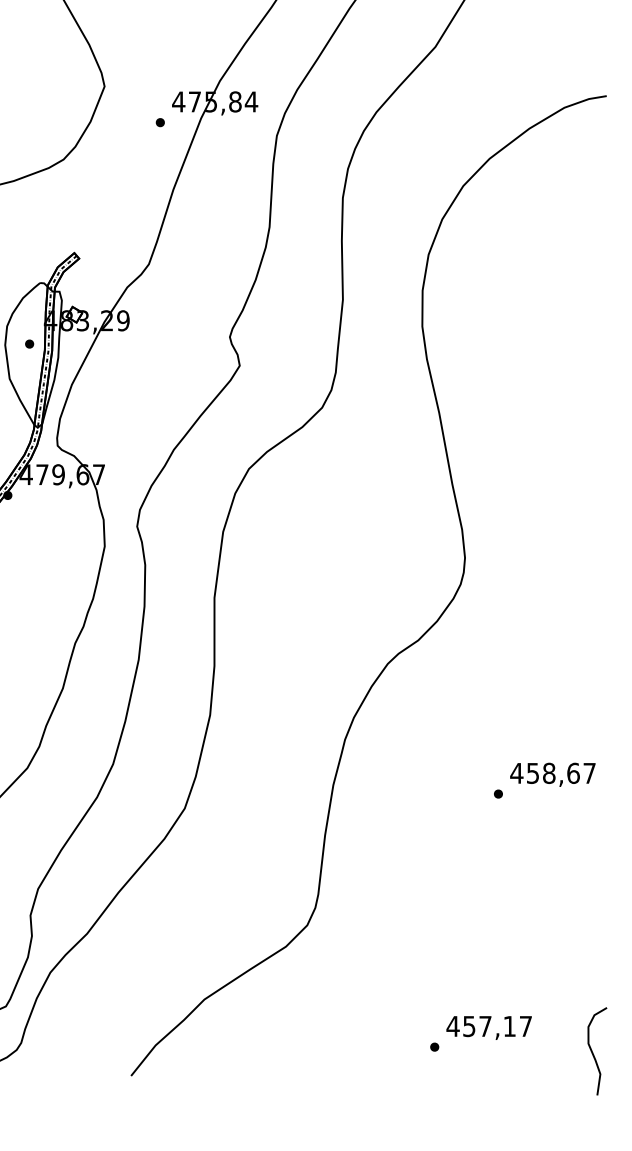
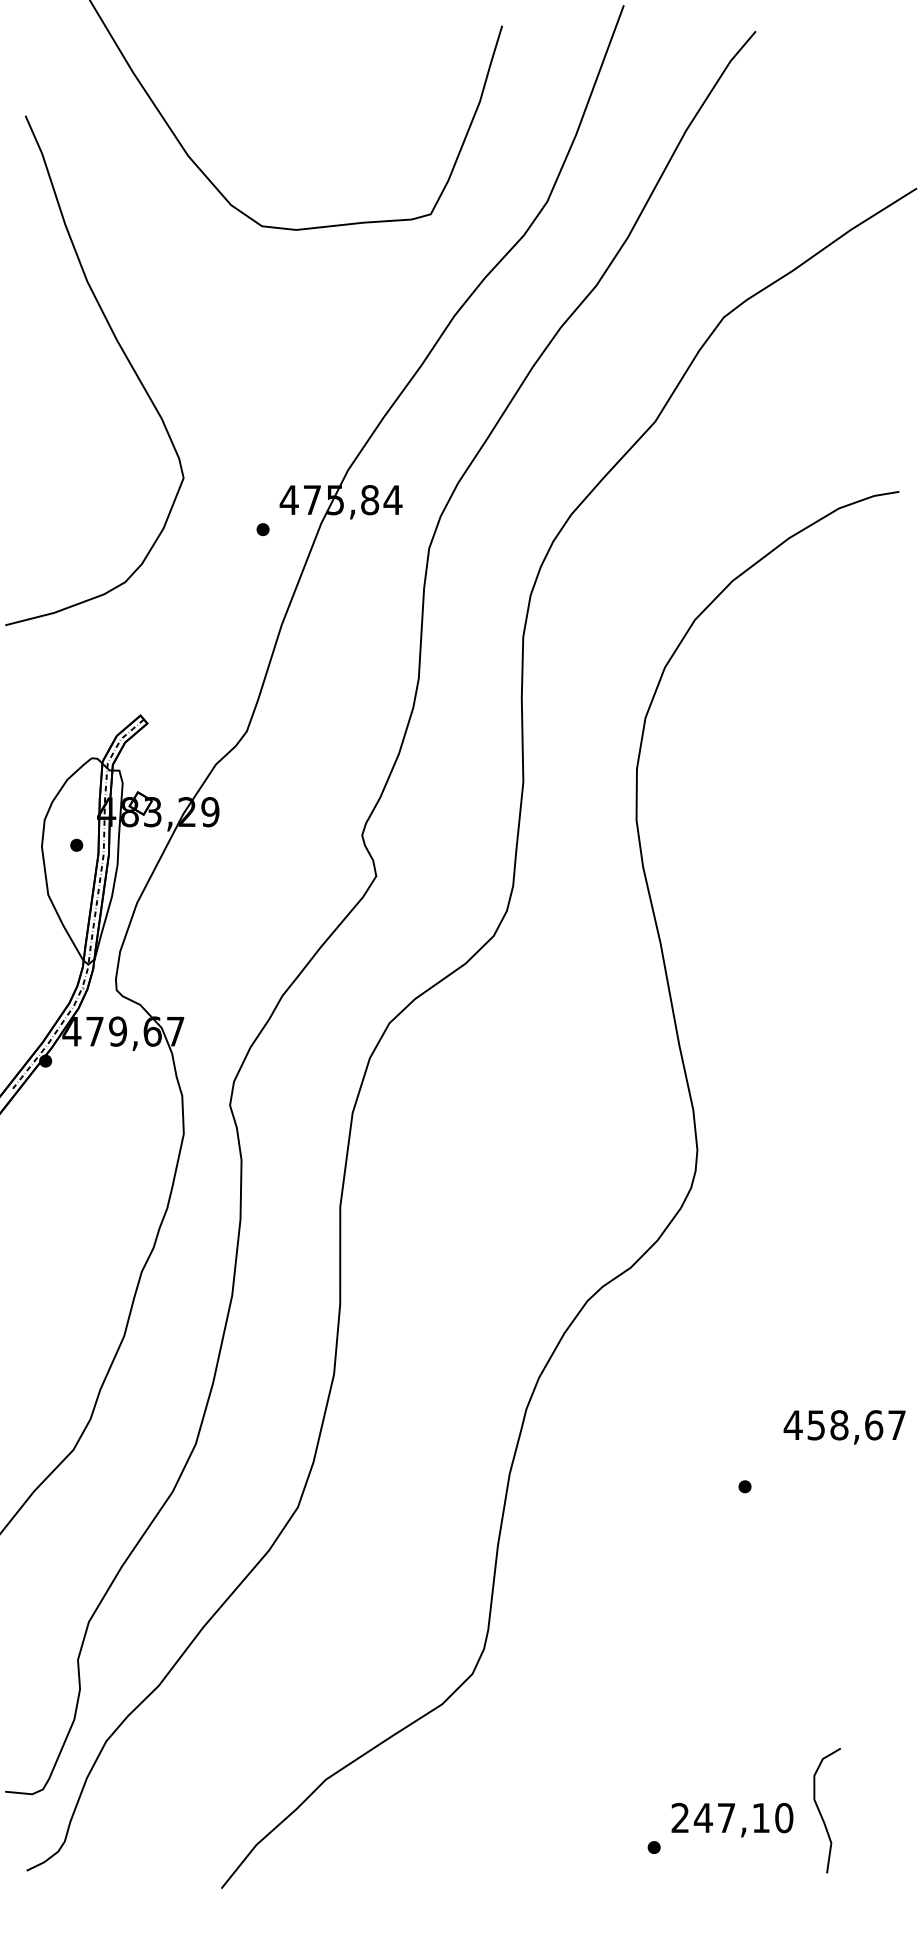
text: (552, 774) -> (844, 1427), moved
text: (488, 1026) -> (731, 1817), 457,17 -> 247,10
curve: (593, 1053) -> (821, 1813), moved

